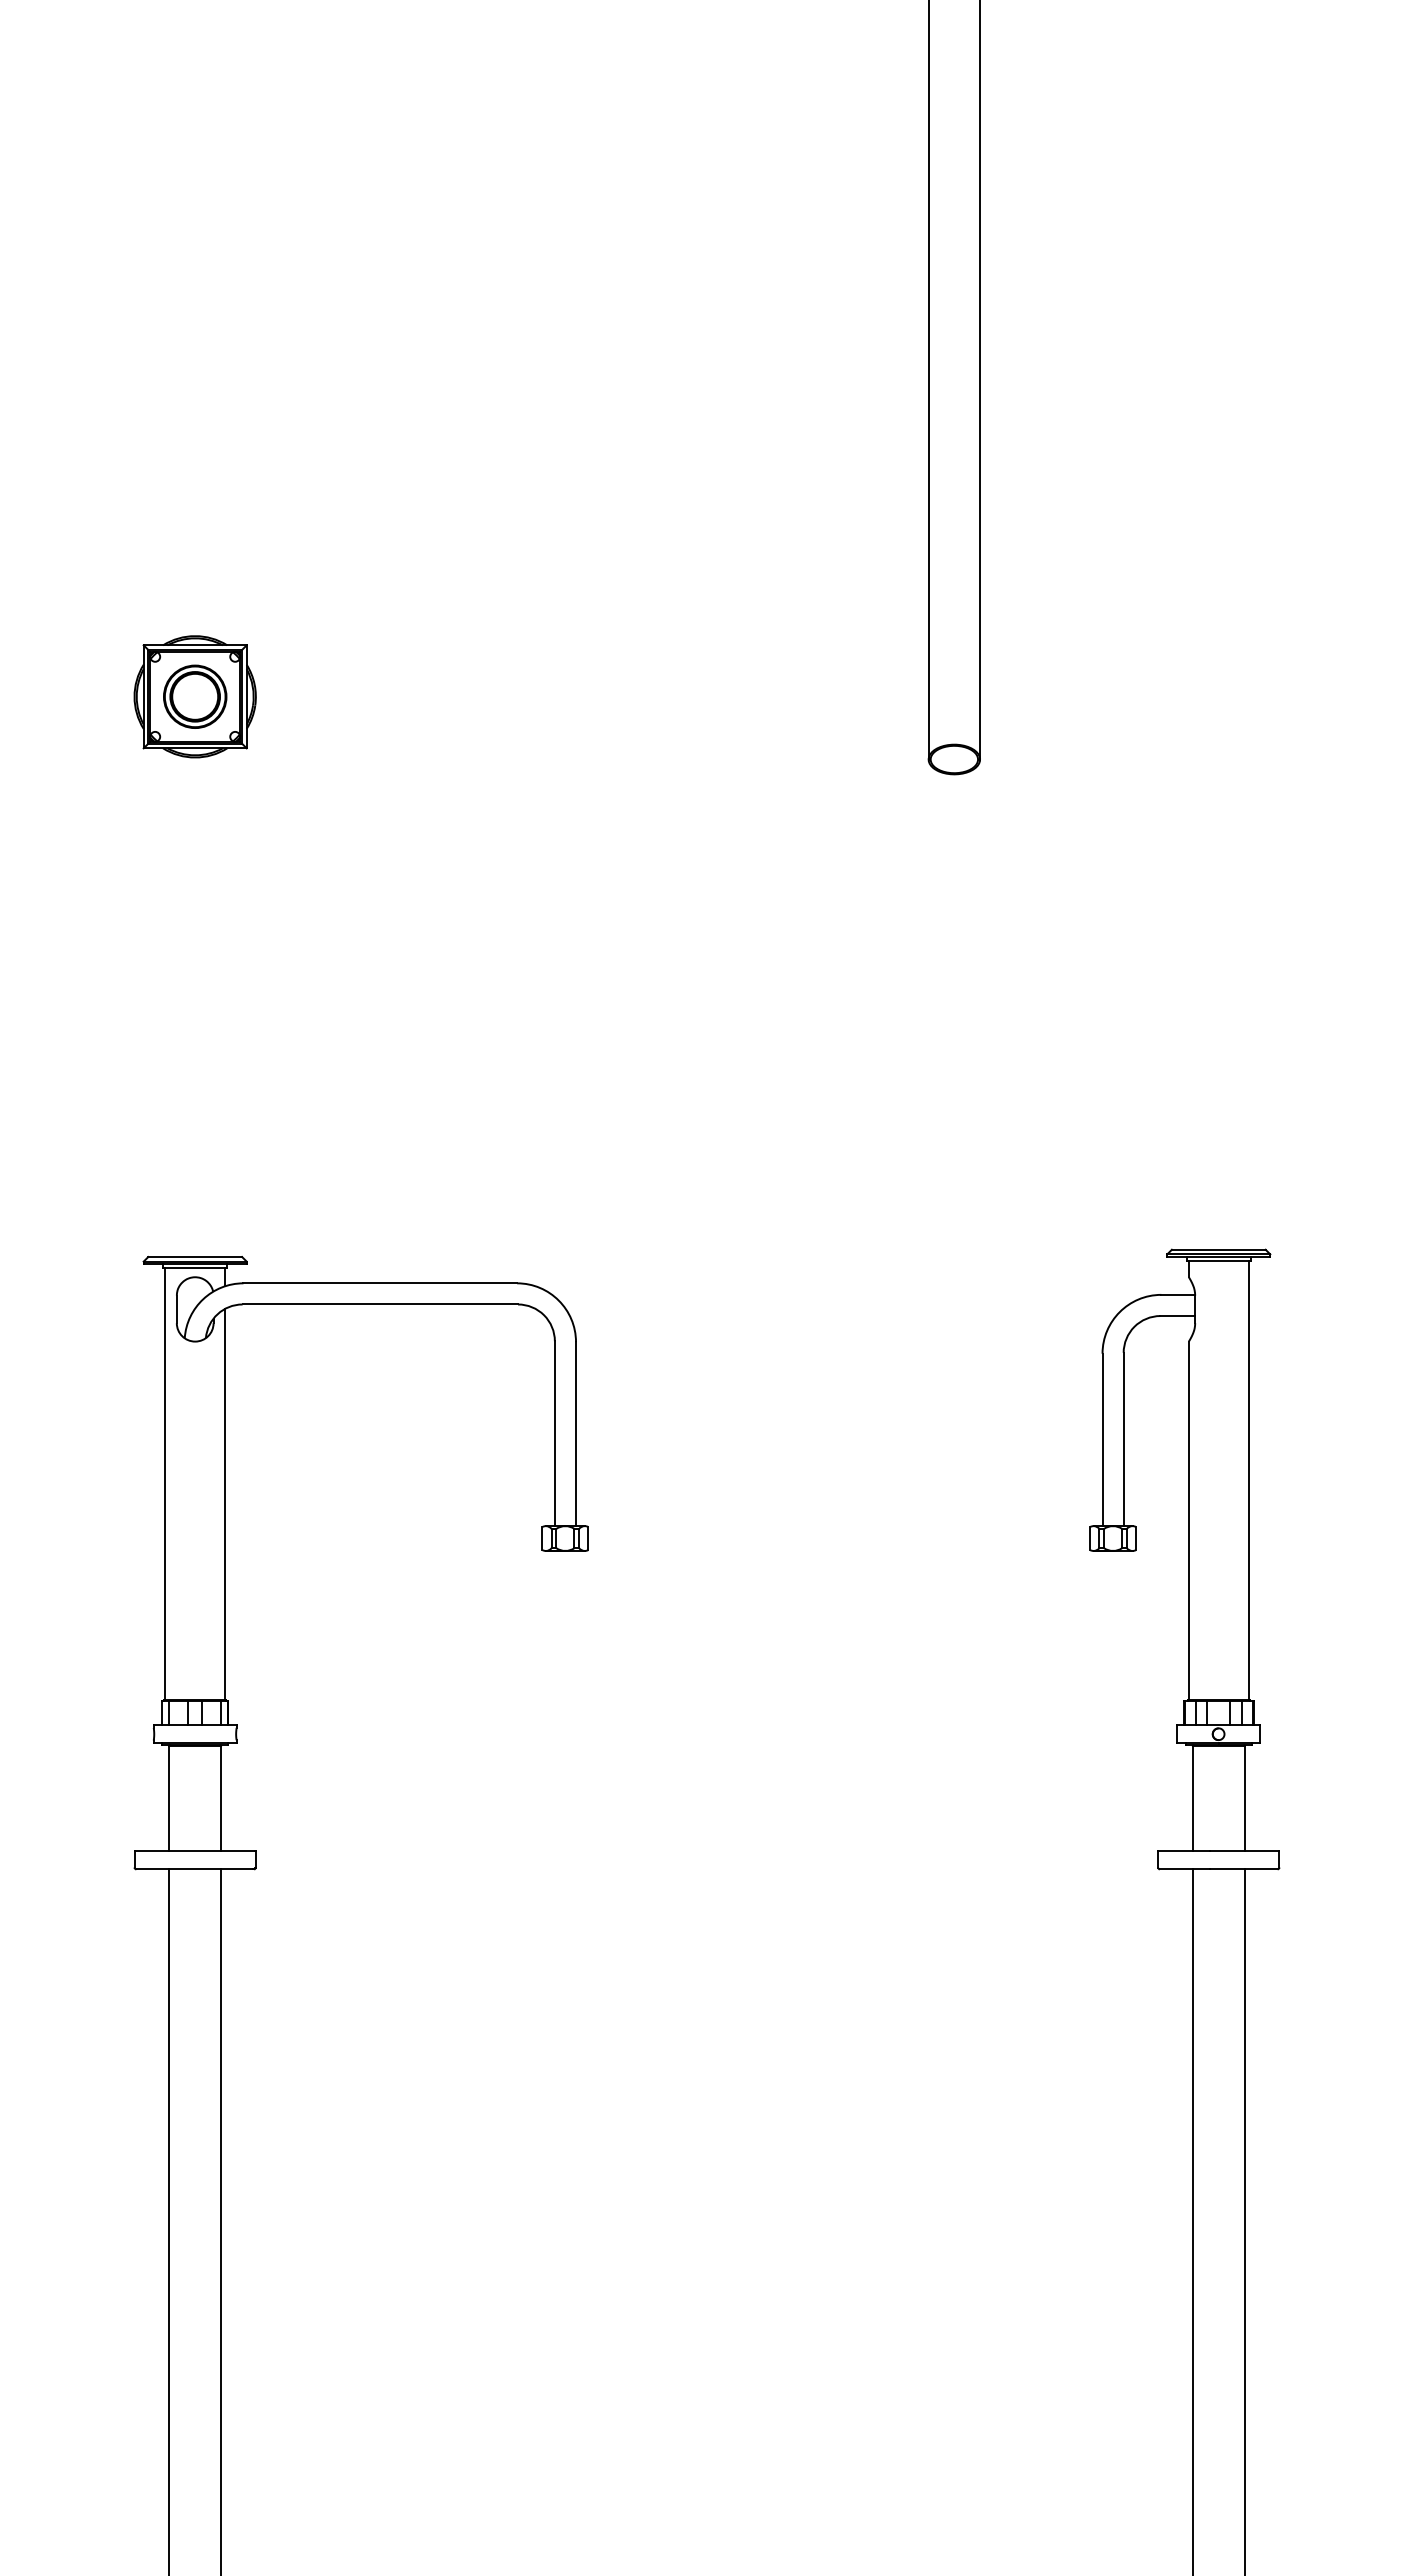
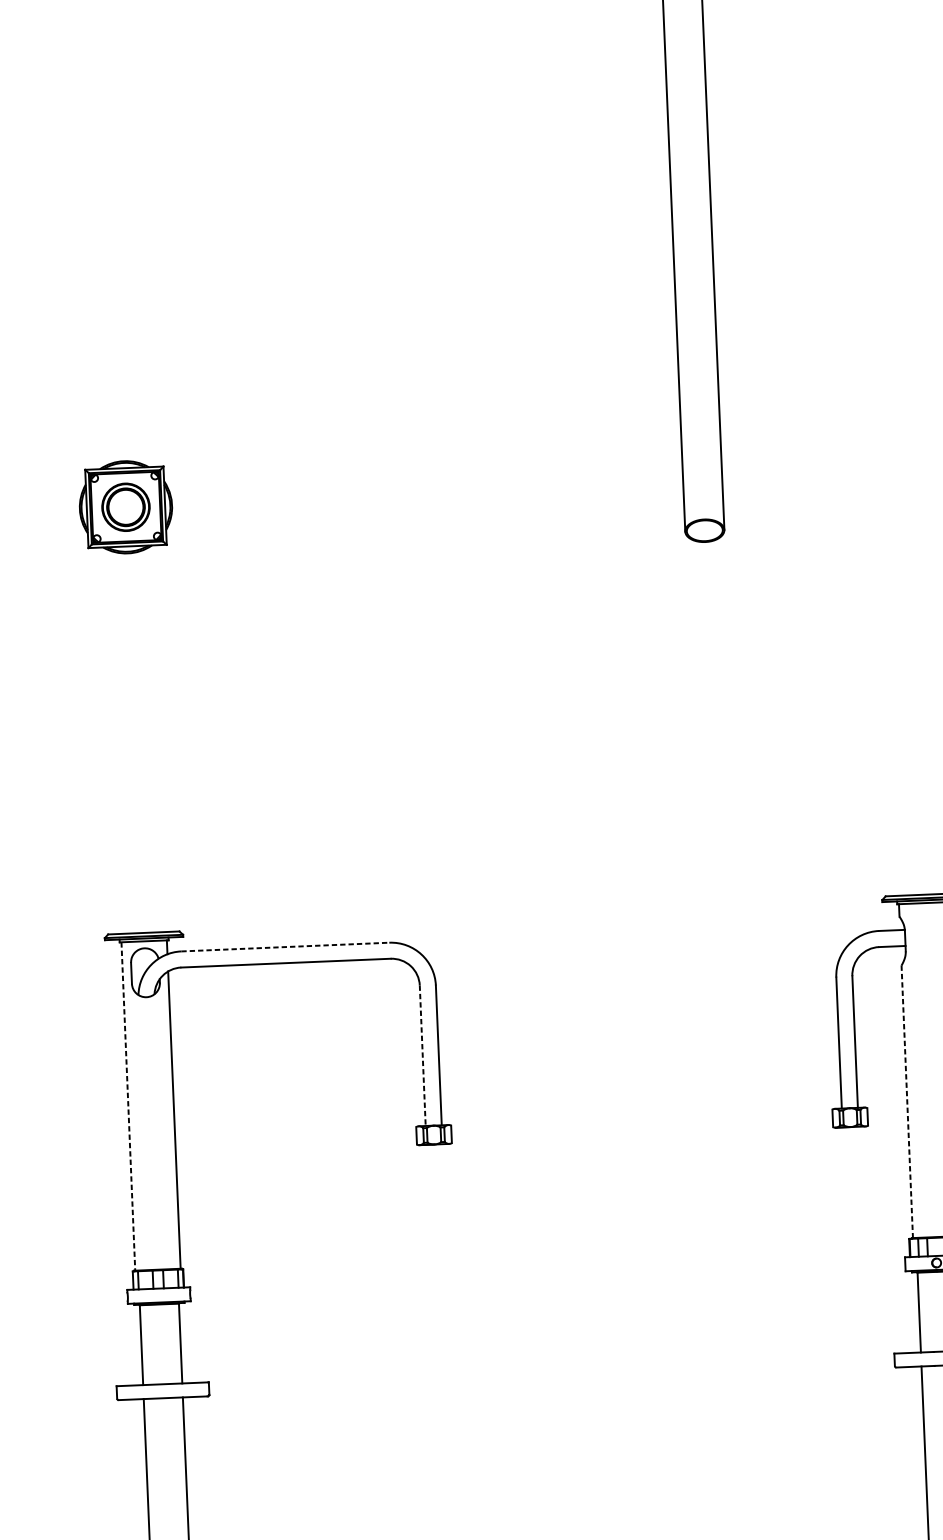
line: (380, 1283) -> (285, 947), solid -> dashed
line: (554, 1434) -> (422, 1056), solid -> dashed
line: (165, 1484) -> (128, 1106), solid -> dashed
line: (1188, 1521) -> (906, 1102), solid -> dashed

